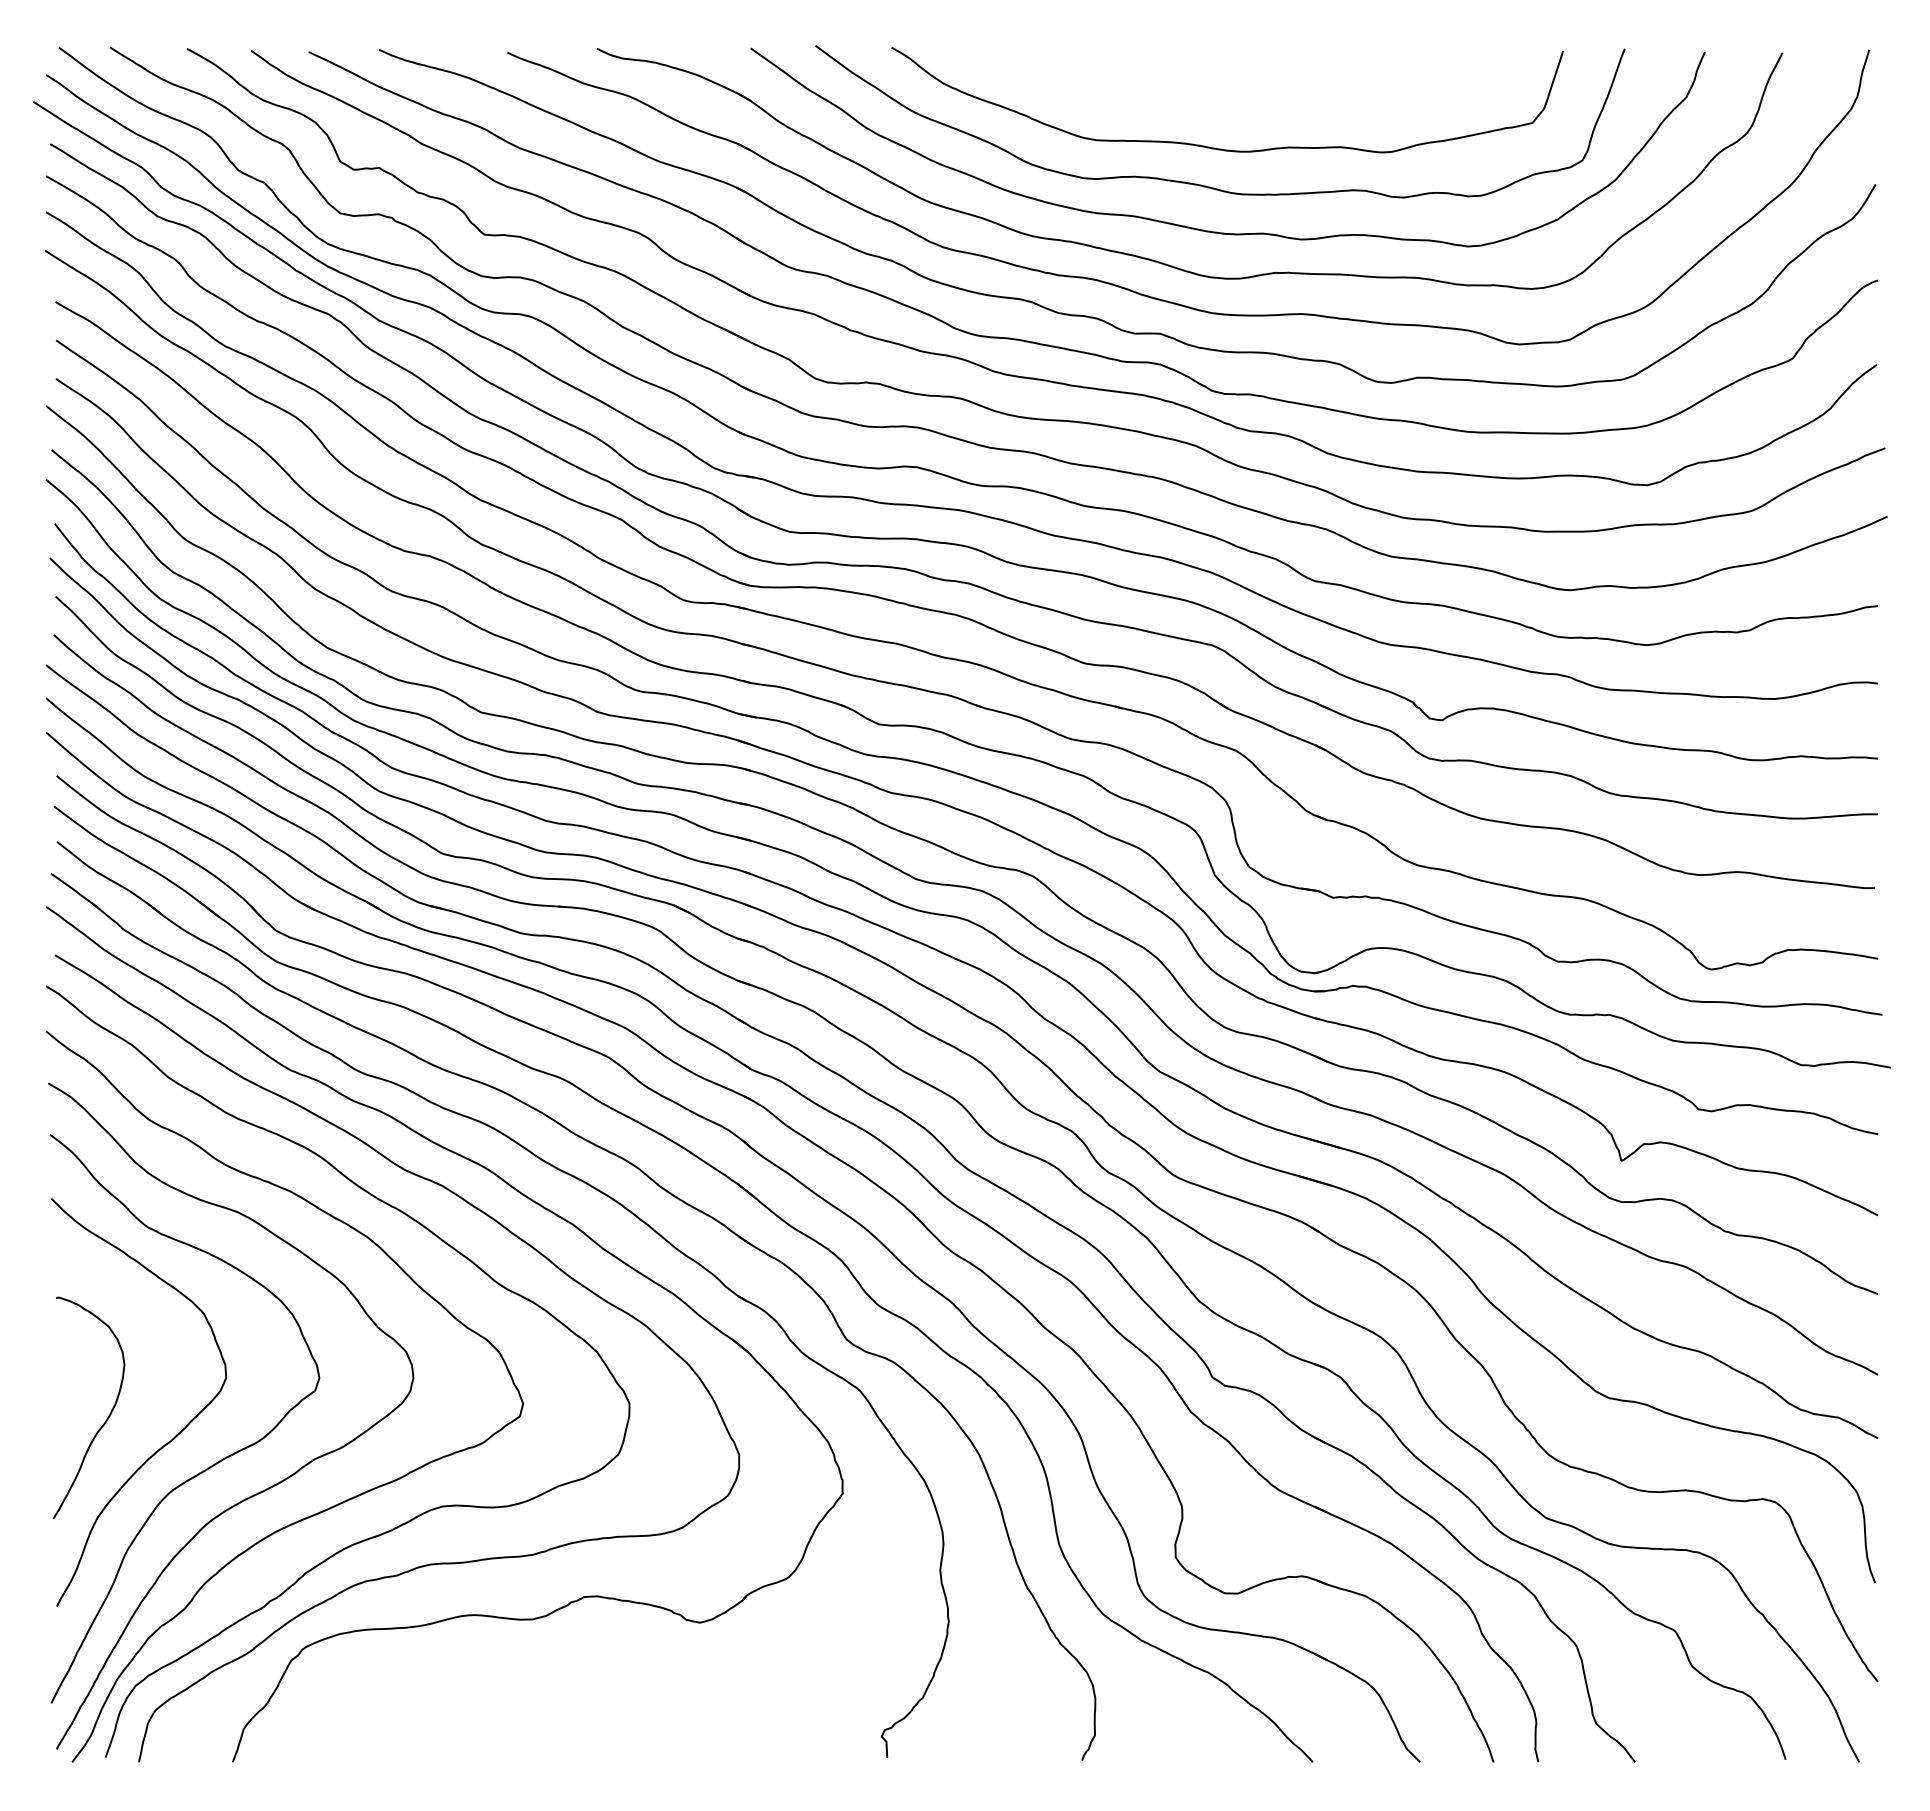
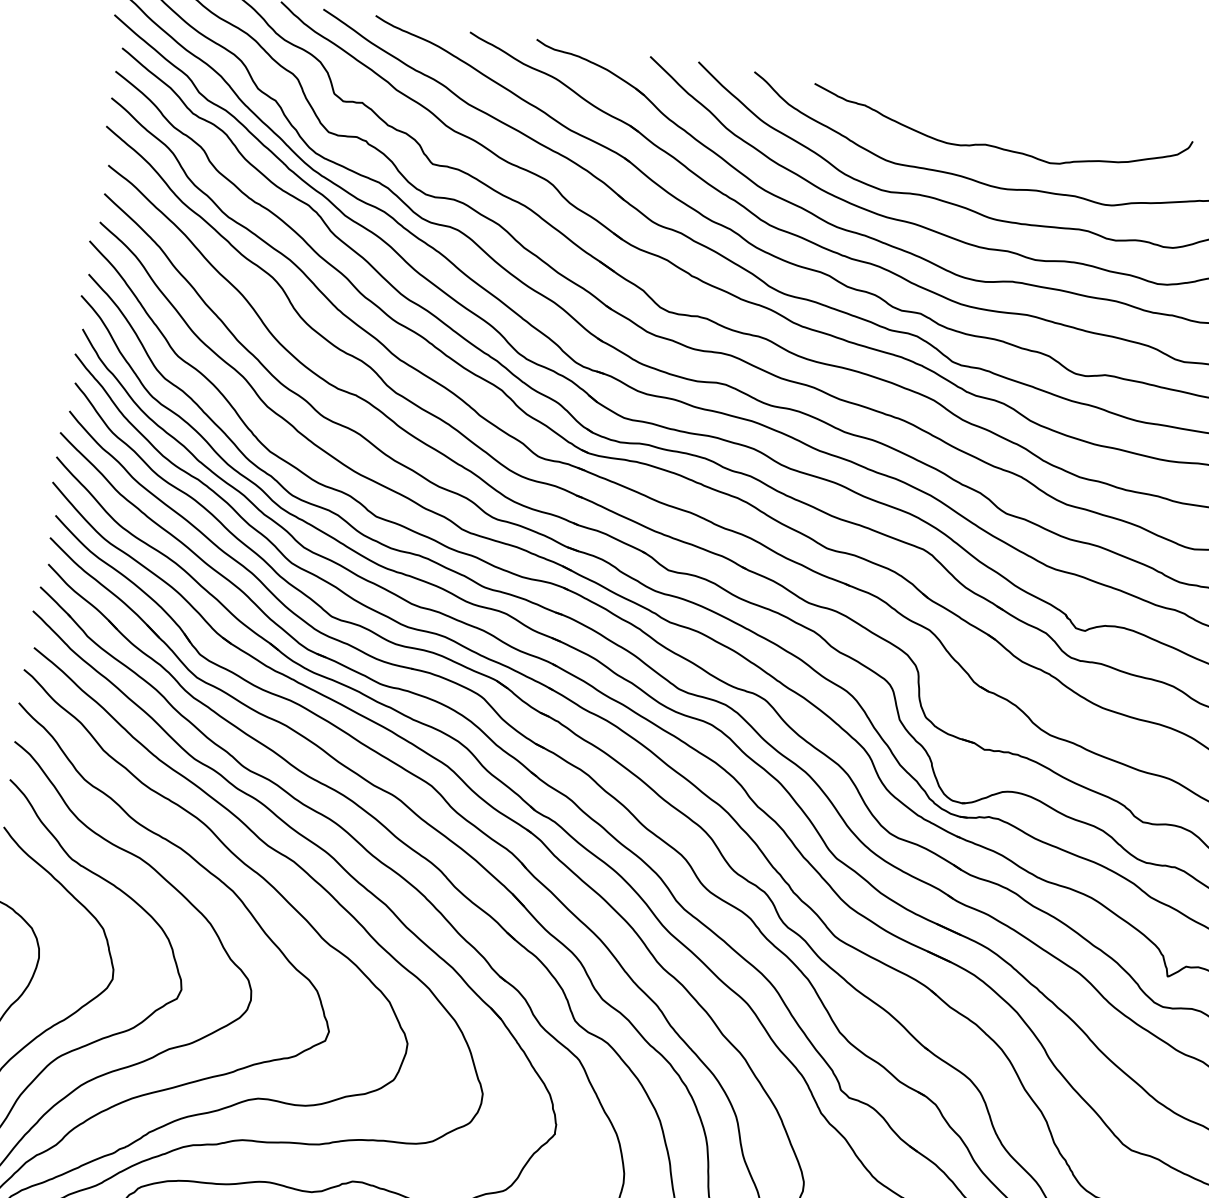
curve: (1229, 97) -> (998, 146), added

